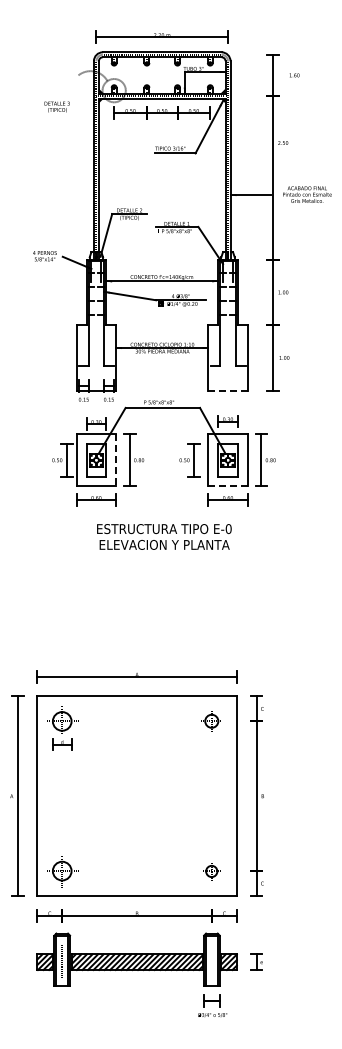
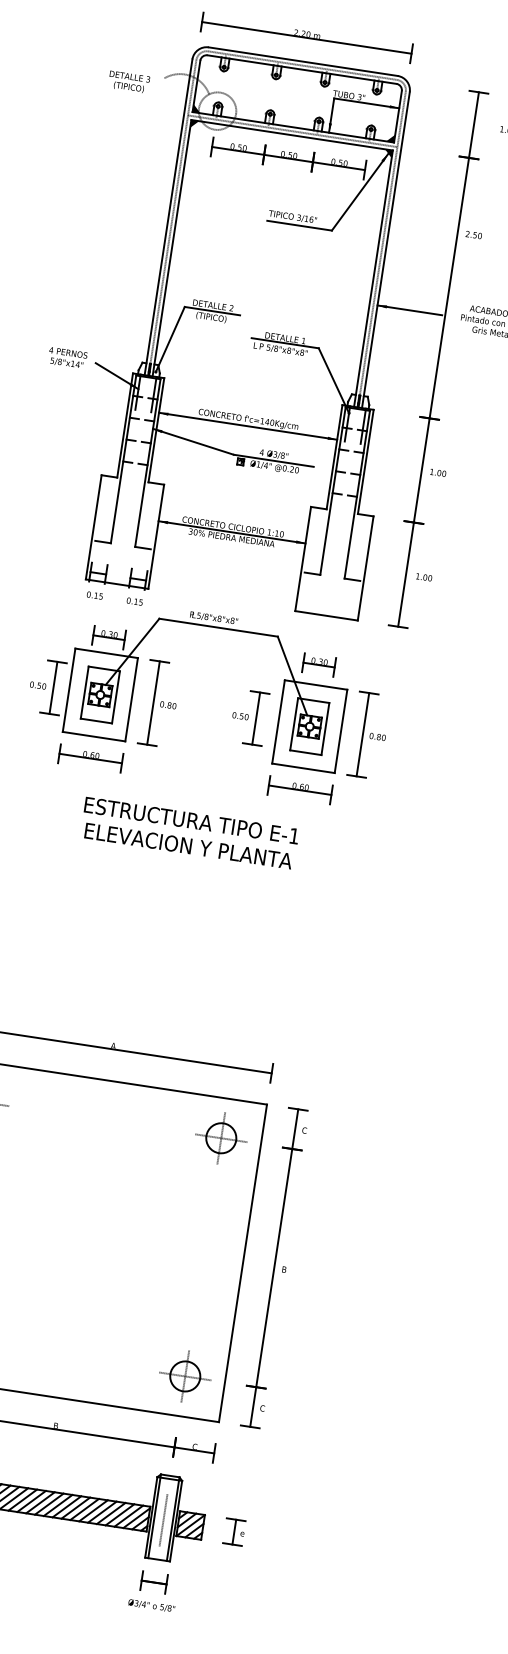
text: (56, 106) -> (128, 81), moved
line: (228, 390) -> (327, 615), dashed -> solid
line: (116, 460) -> (132, 700), dashed -> solid
line: (228, 486) -> (304, 768), dashed -> solid
text: (228, 529) -> (293, 836), E-0 -> E-1
part: (211, 720) -> (220, 1136), size x1.43
part: (211, 871) -> (184, 1376), size x1.67
line: (211, 961) -> (162, 1520), added

